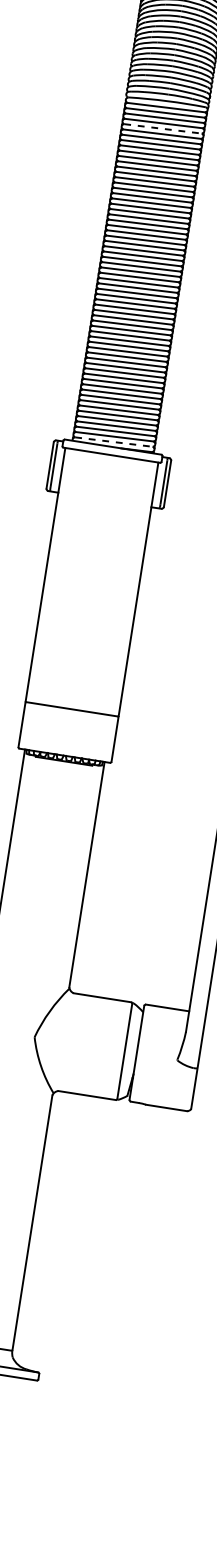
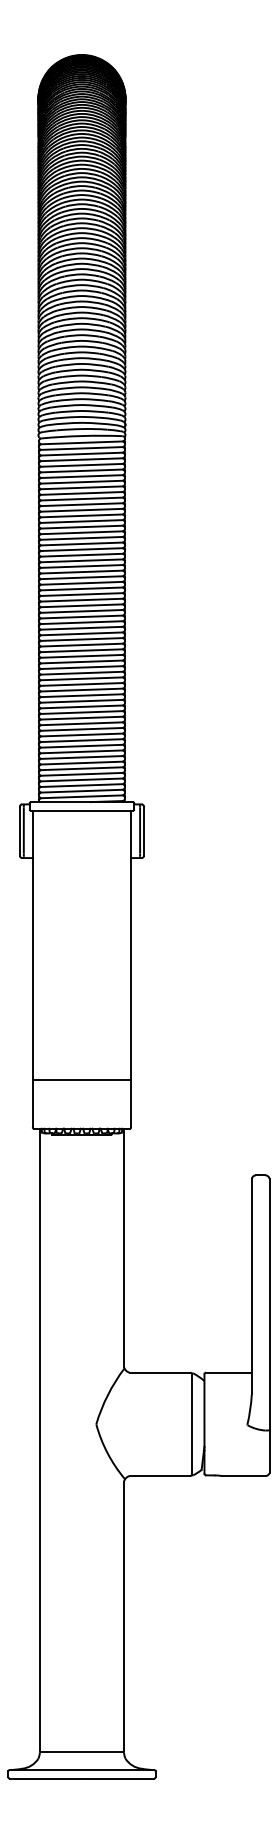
line: (162, 128) -> (81, 465), dashed -> solid
line: (113, 441) -> (81, 796), dashed -> solid

